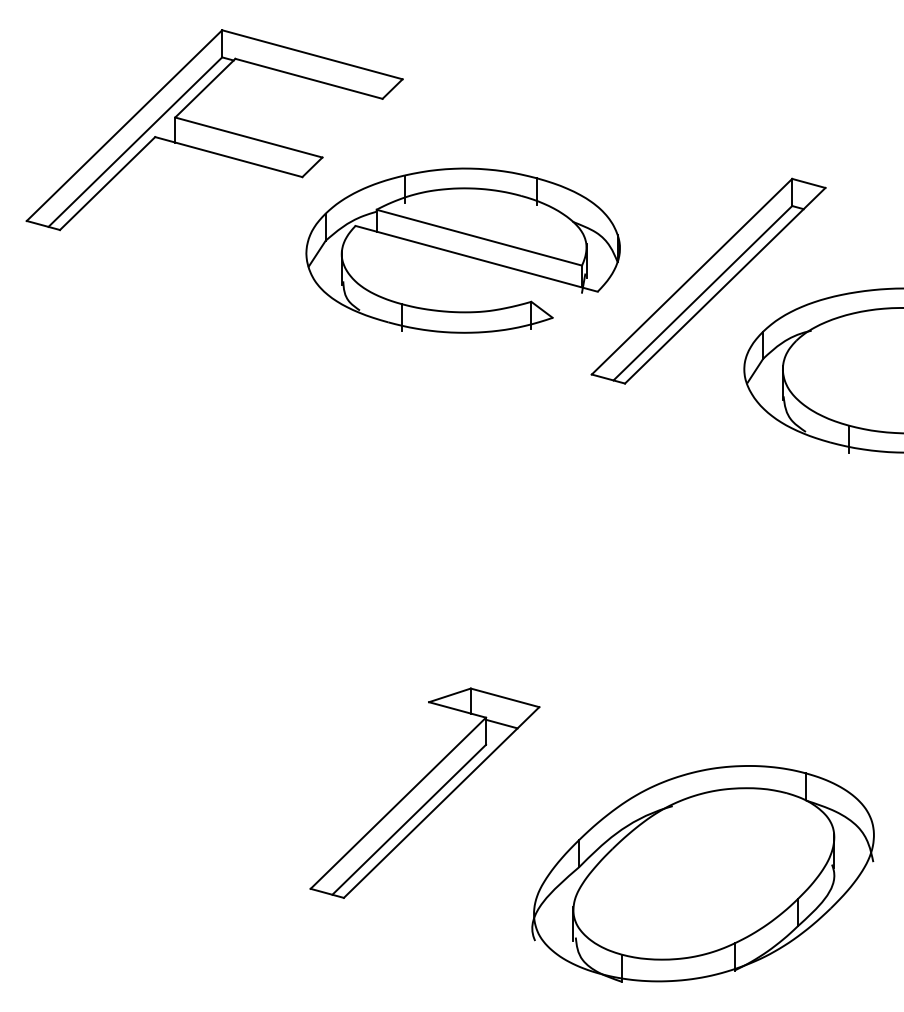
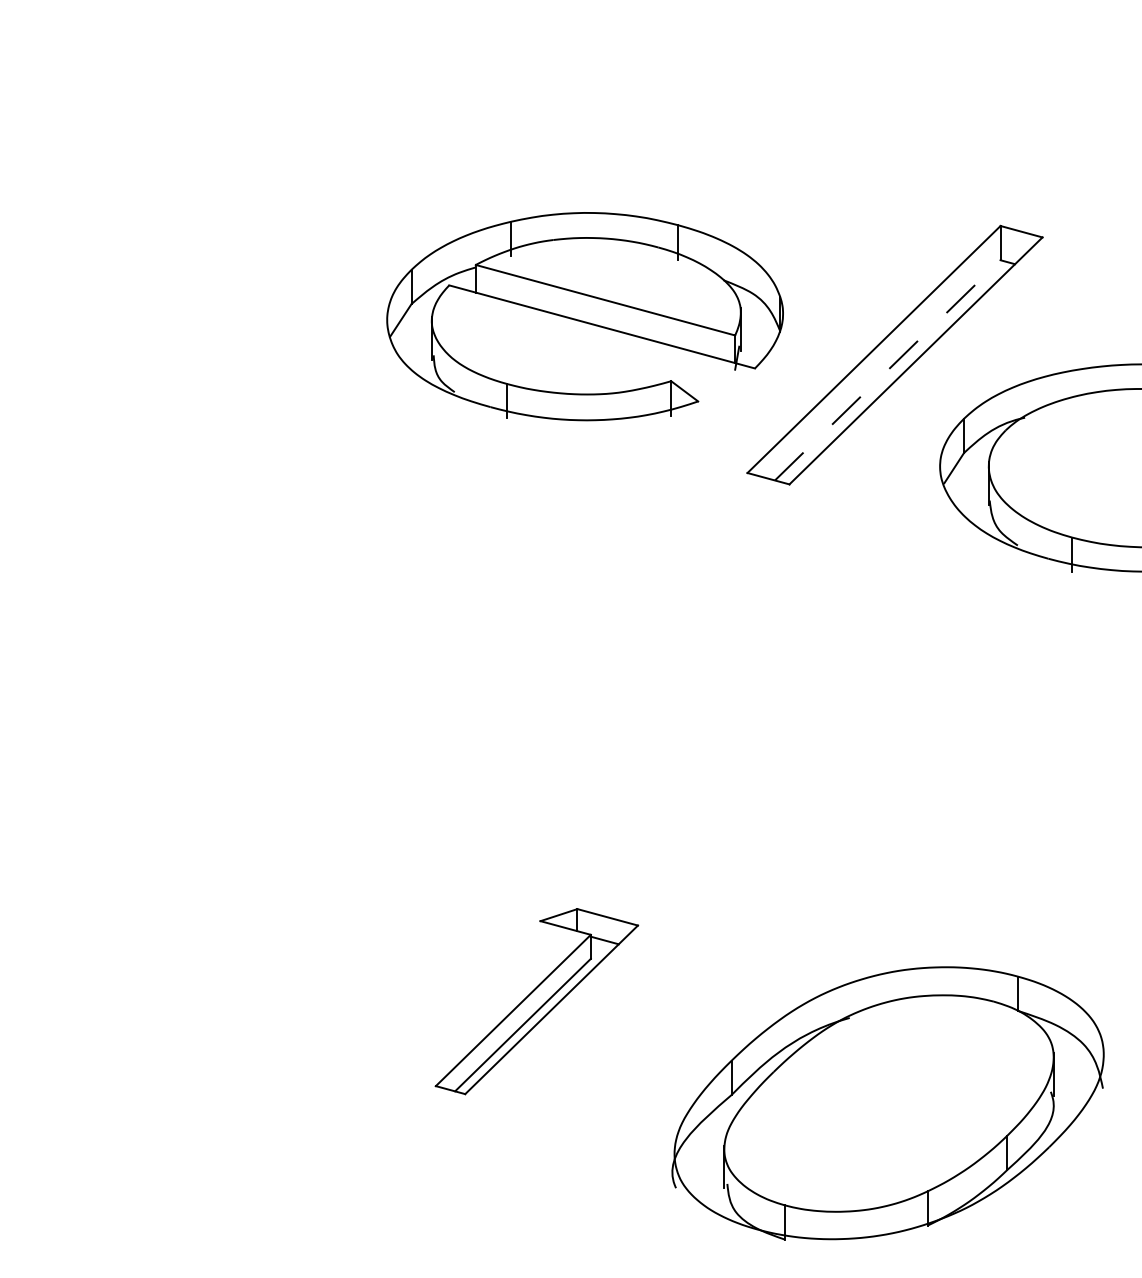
part: (214, 130) -> (271, 164), removed
line: (702, 293) -> (887, 370), solid -> dashed
part: (424, 793) -> (536, 1001), size x0.7

